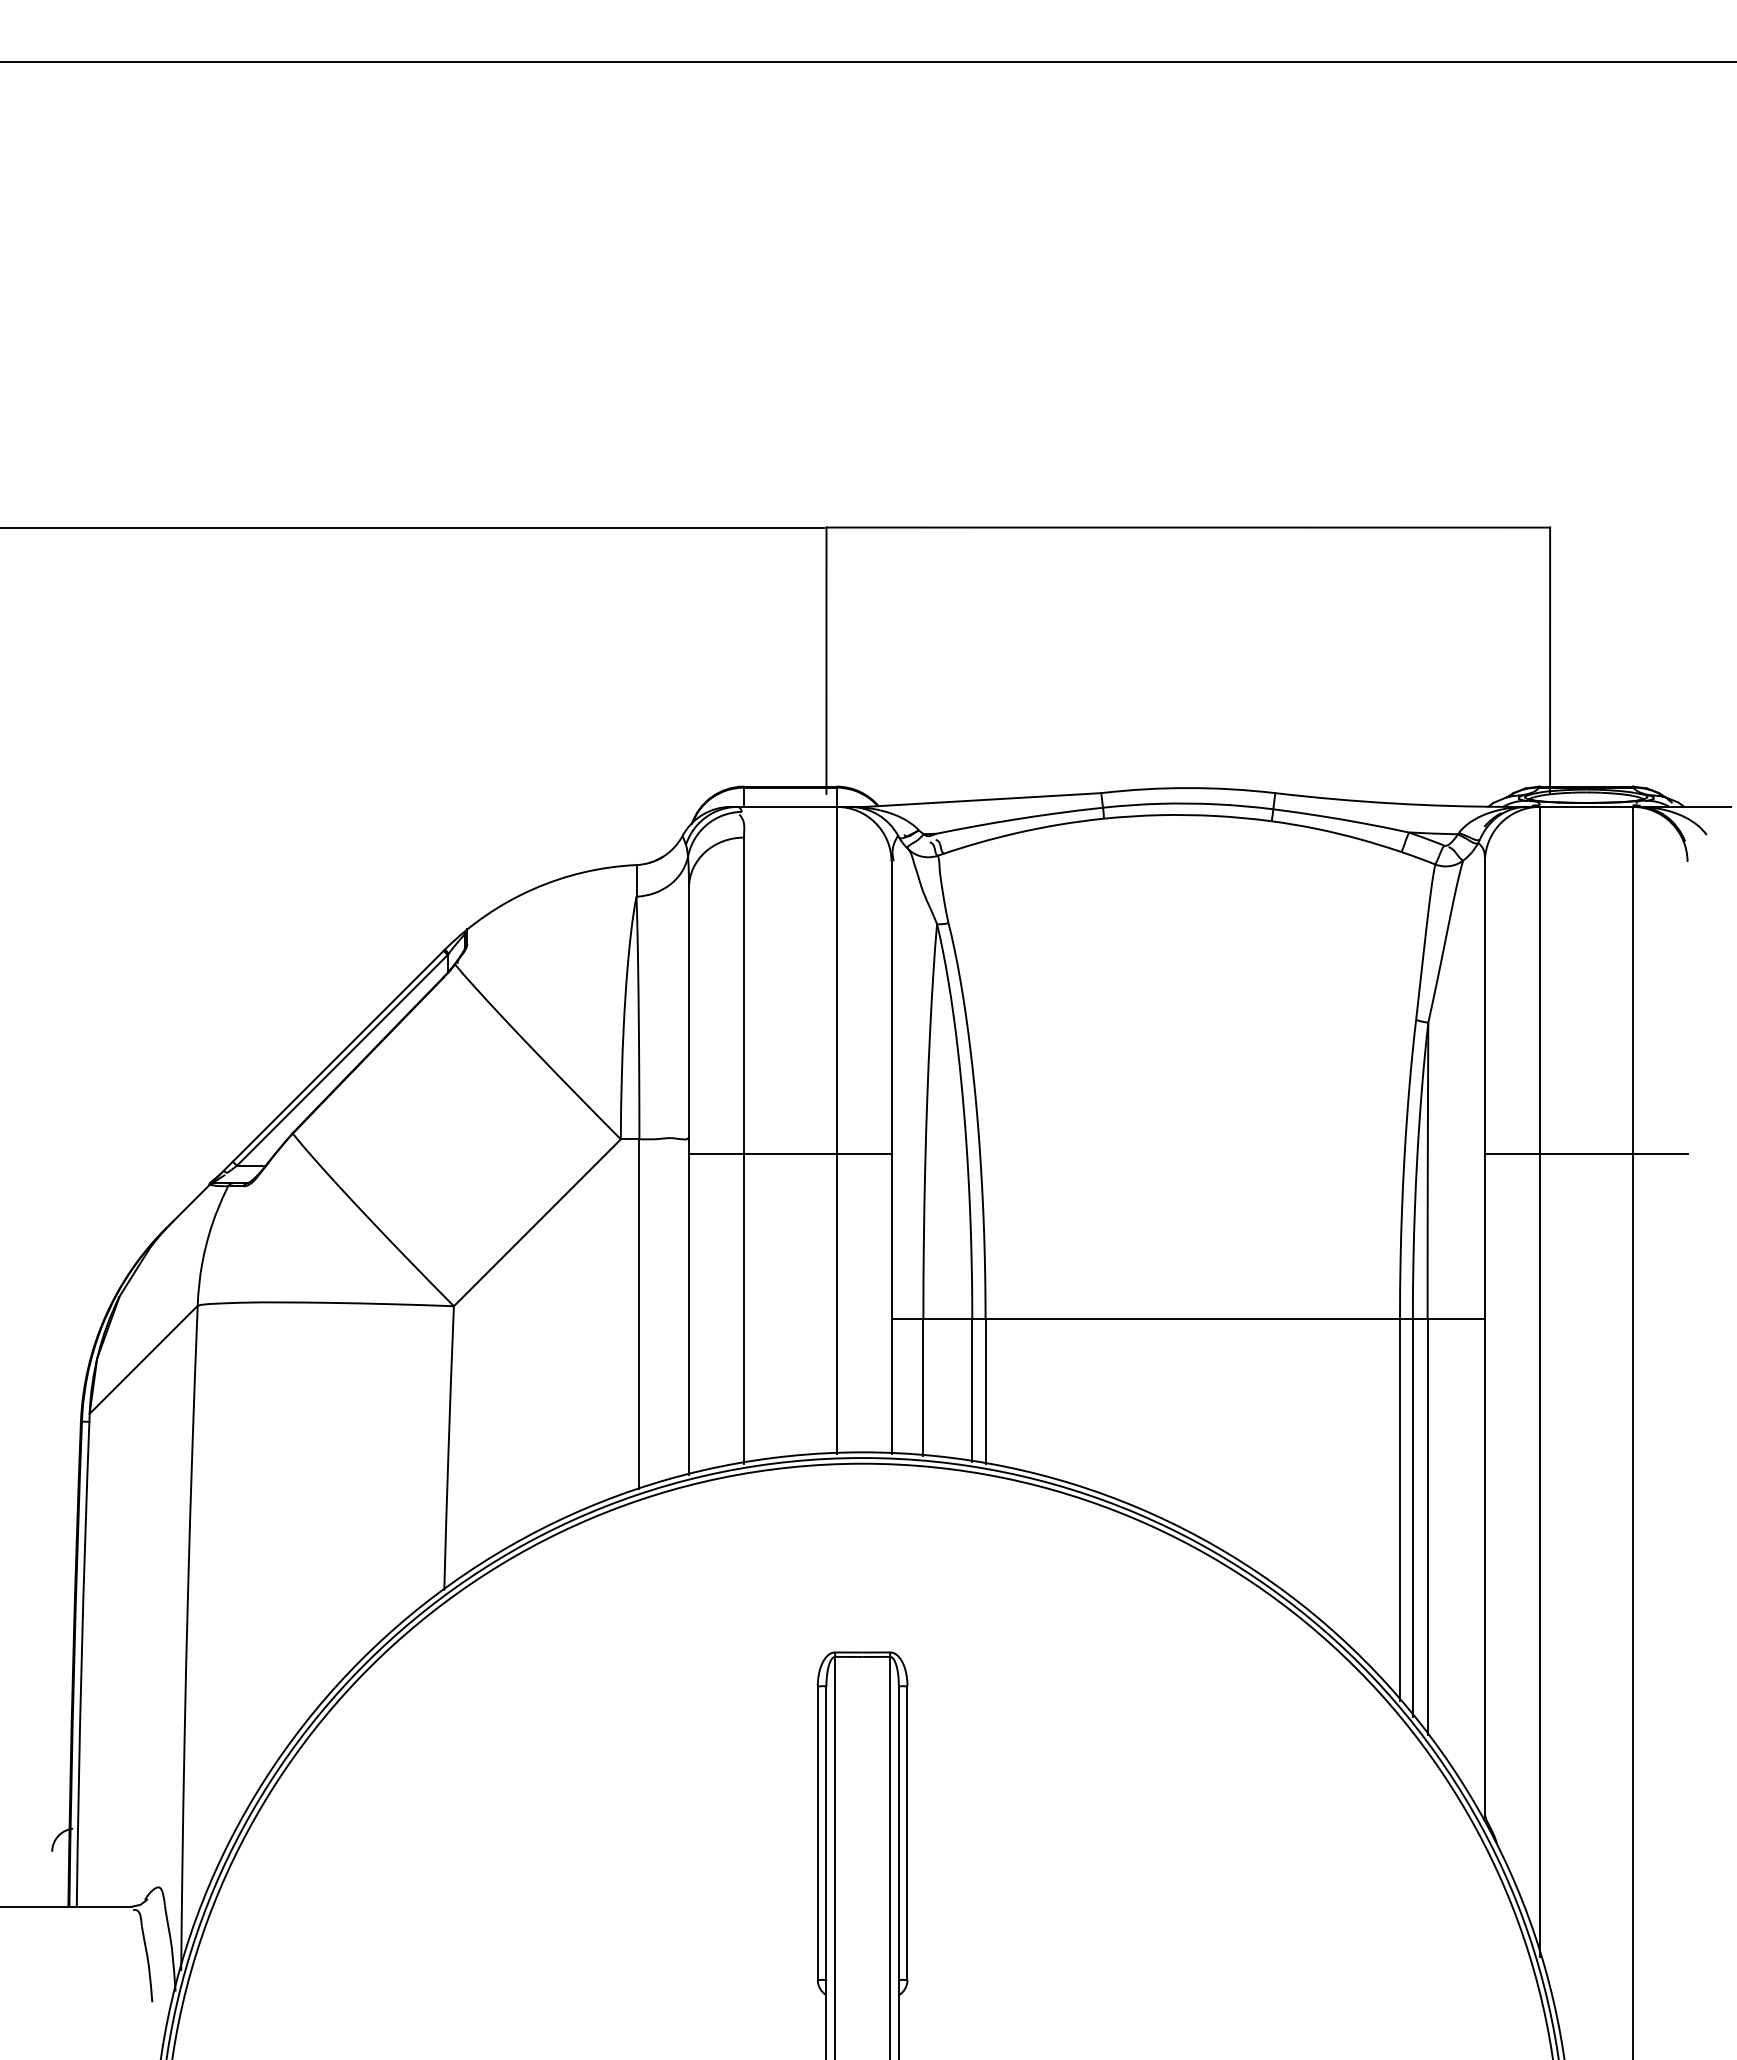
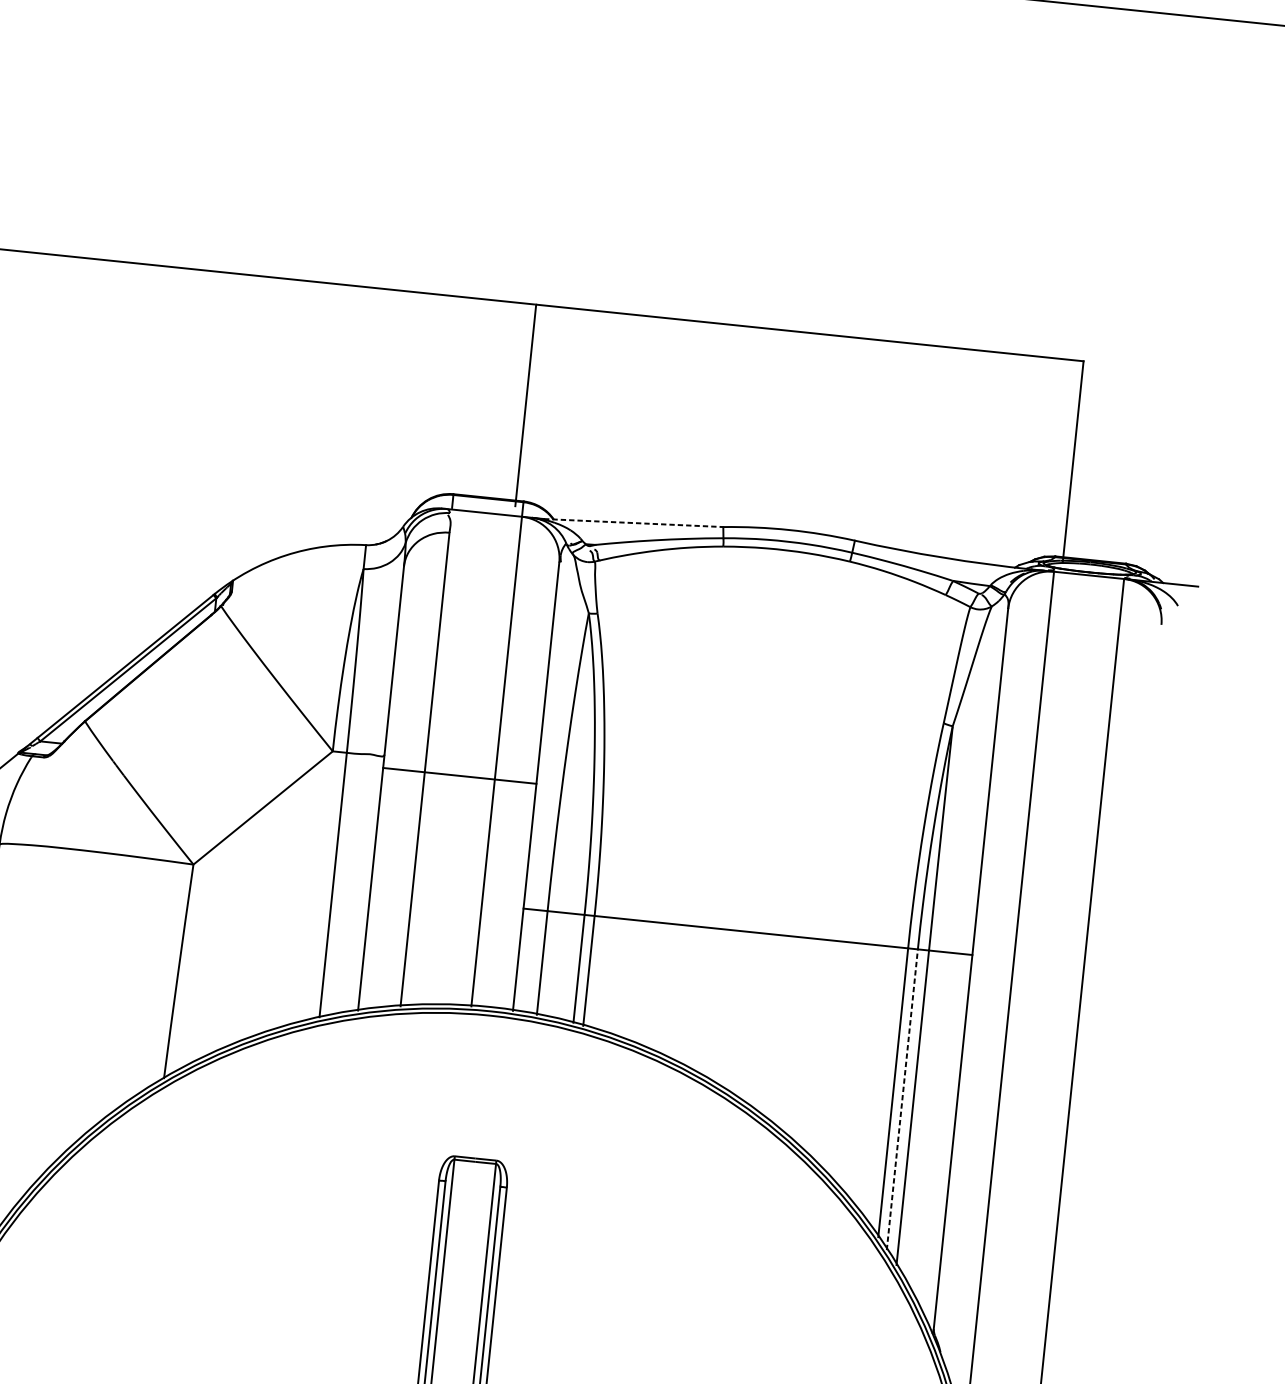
line: (983, 800) -> (633, 523), solid -> dashed
line: (1585, 1154) -> (1061, 838), removed
line: (1412, 1518) -> (902, 1100), solid -> dashed

